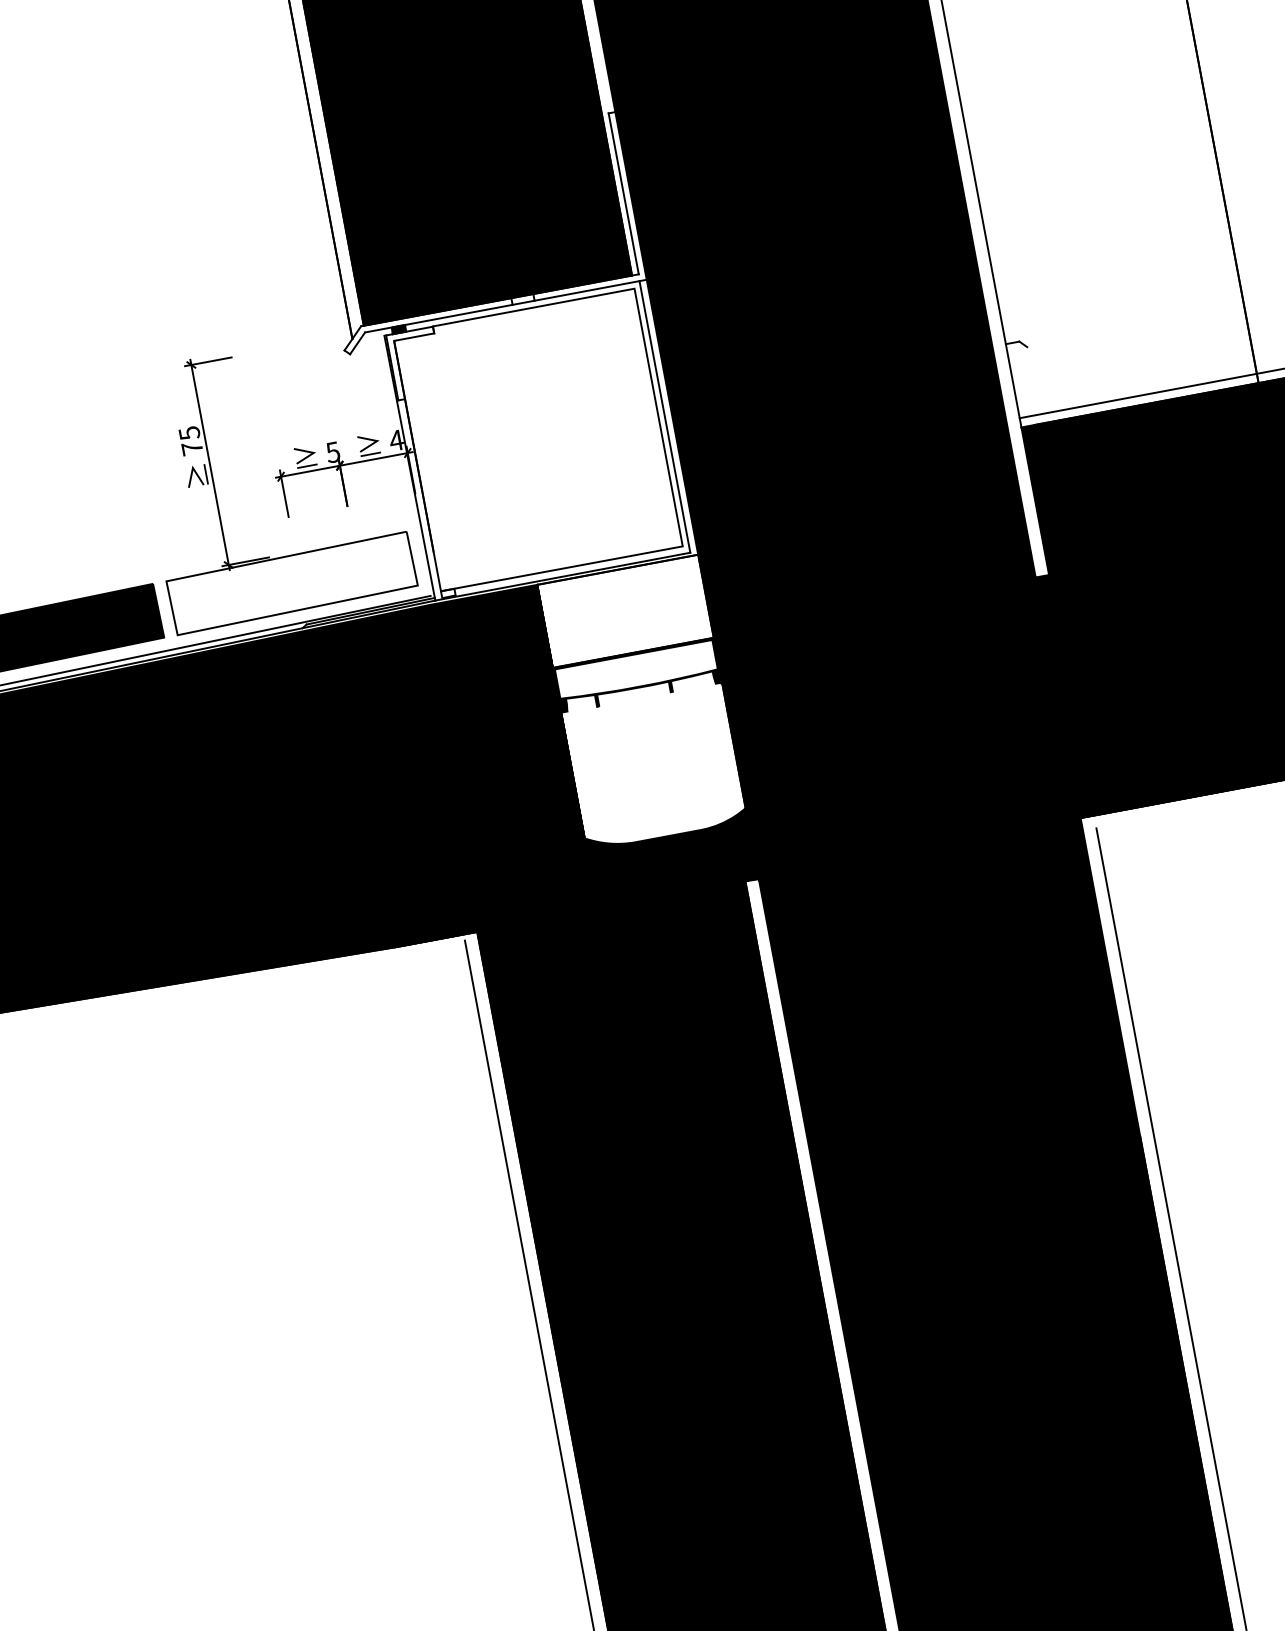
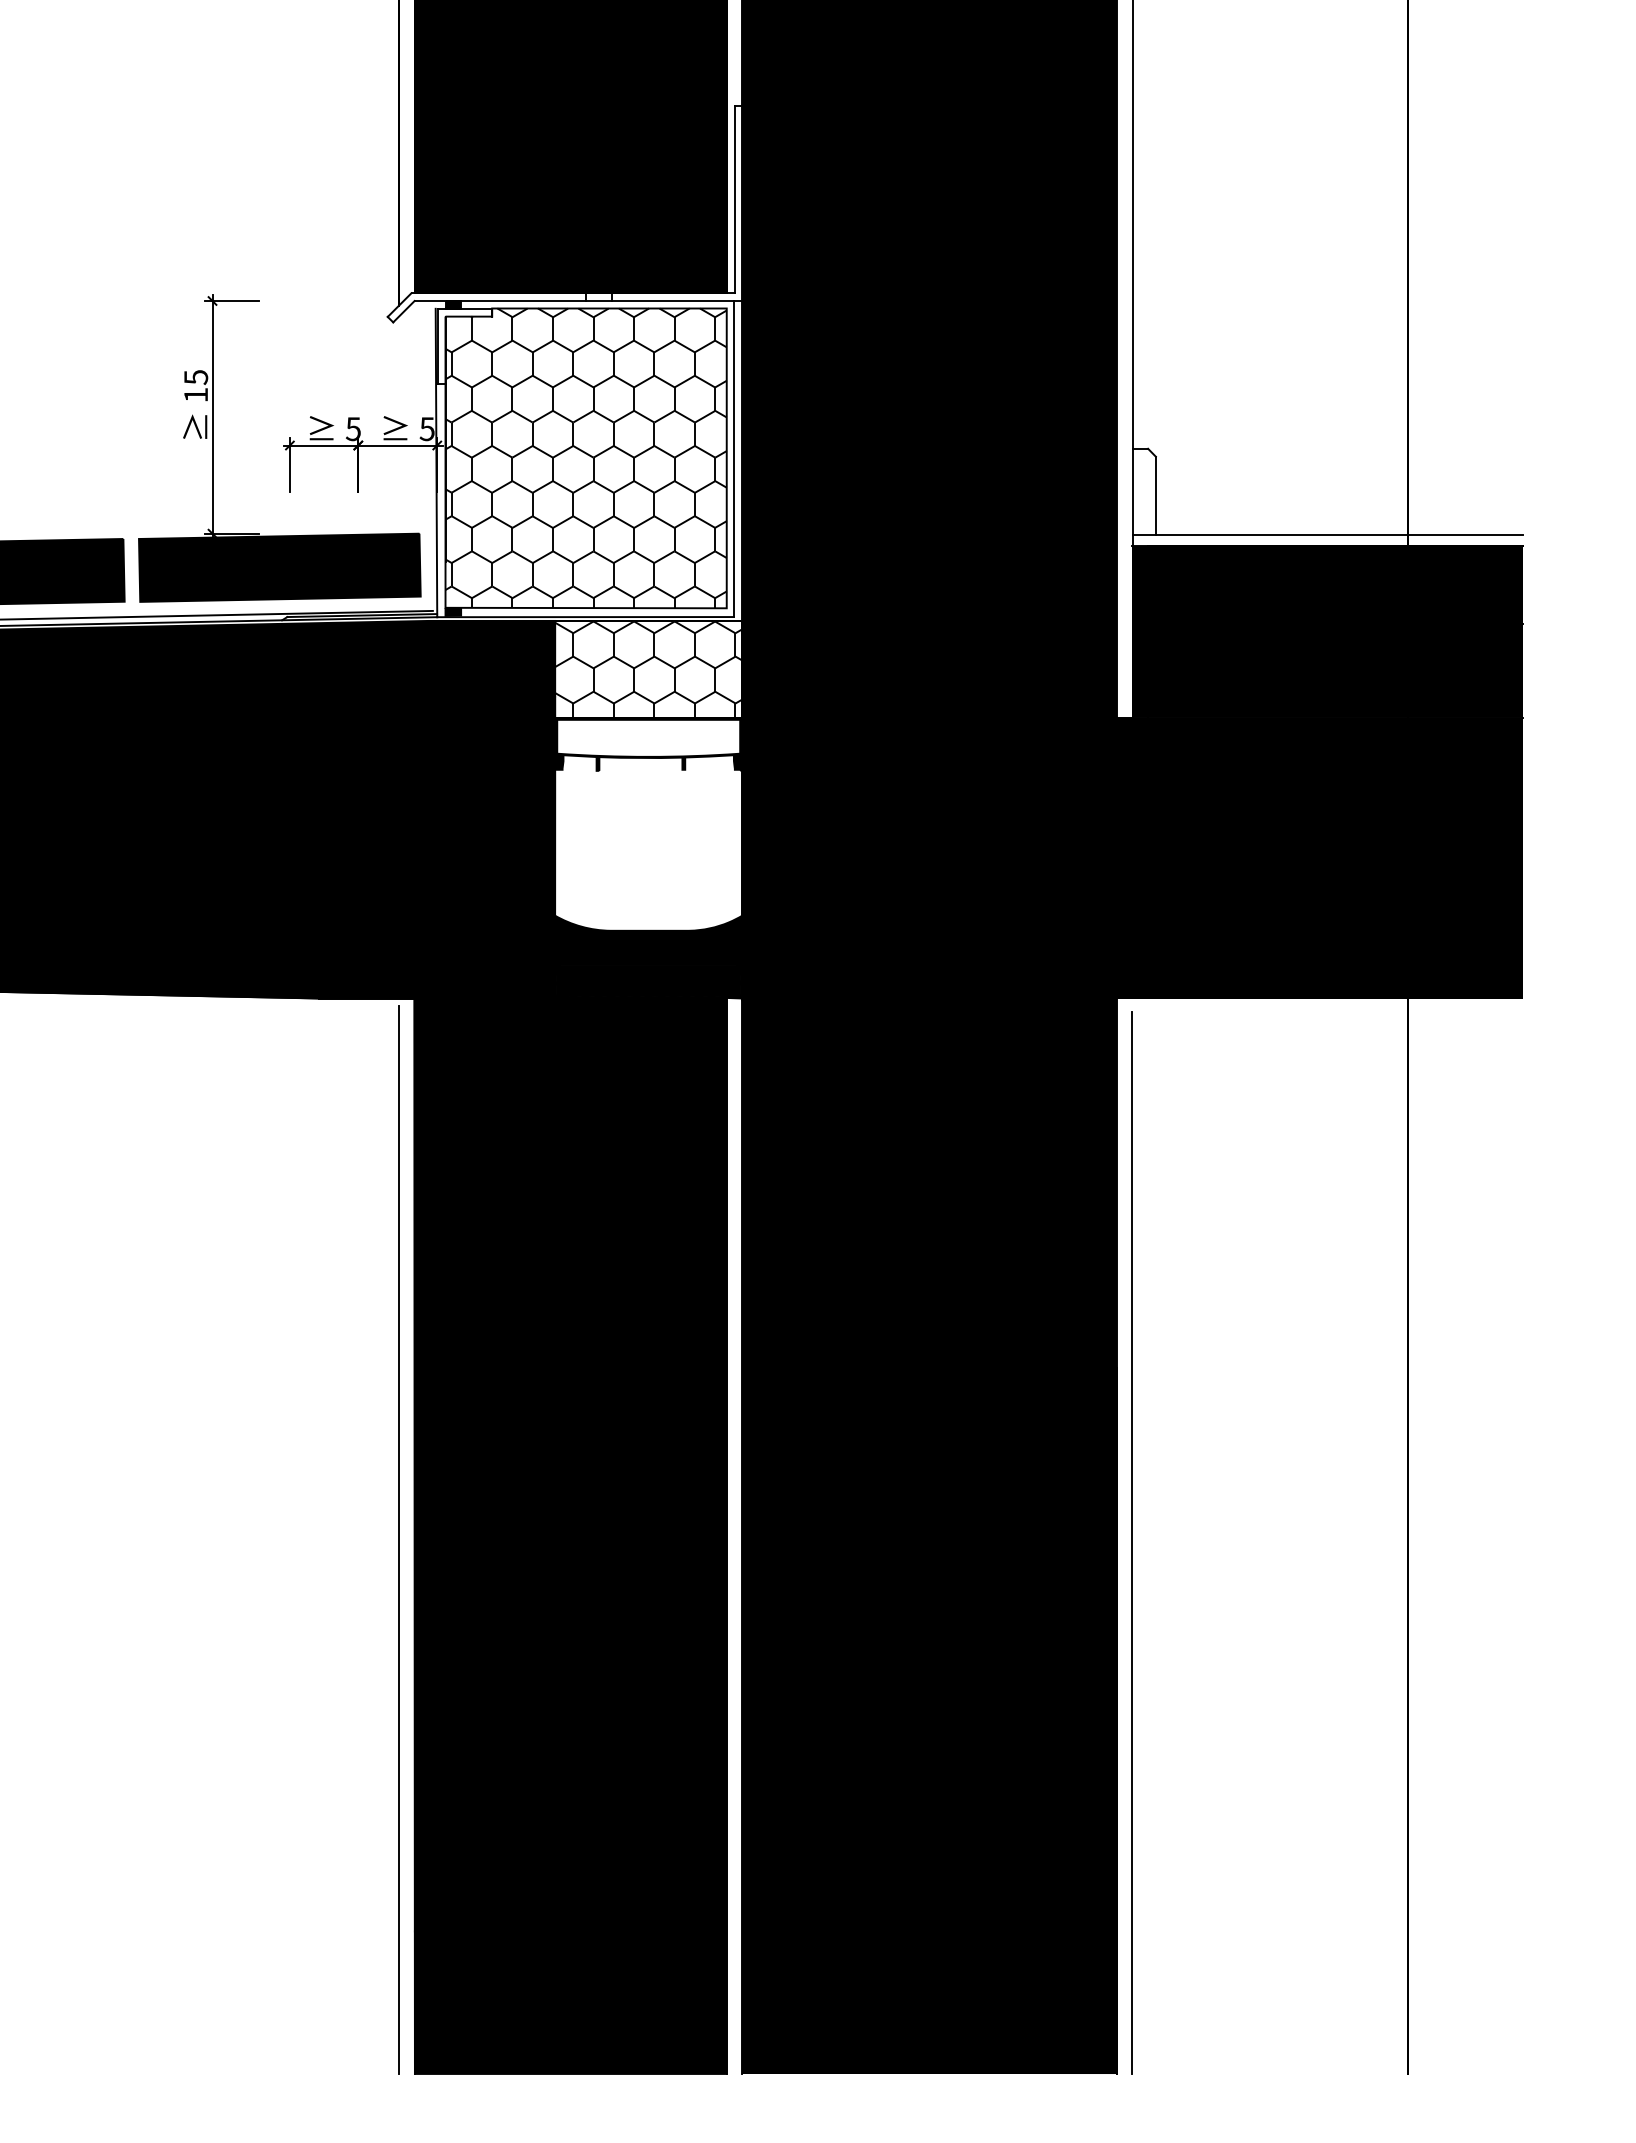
line: (1033, 380) -> (1155, 495), added
text: (396, 440) -> (427, 429), 4 -> 5
hatch: (537, 440) -> (585, 458), added
text: (191, 448) -> (195, 394), 75 -> 15
fill: (291, 583) -> (279, 567), added
fill: (448, 593) -> (453, 611), added
hatch: (625, 610) -> (648, 668), added

